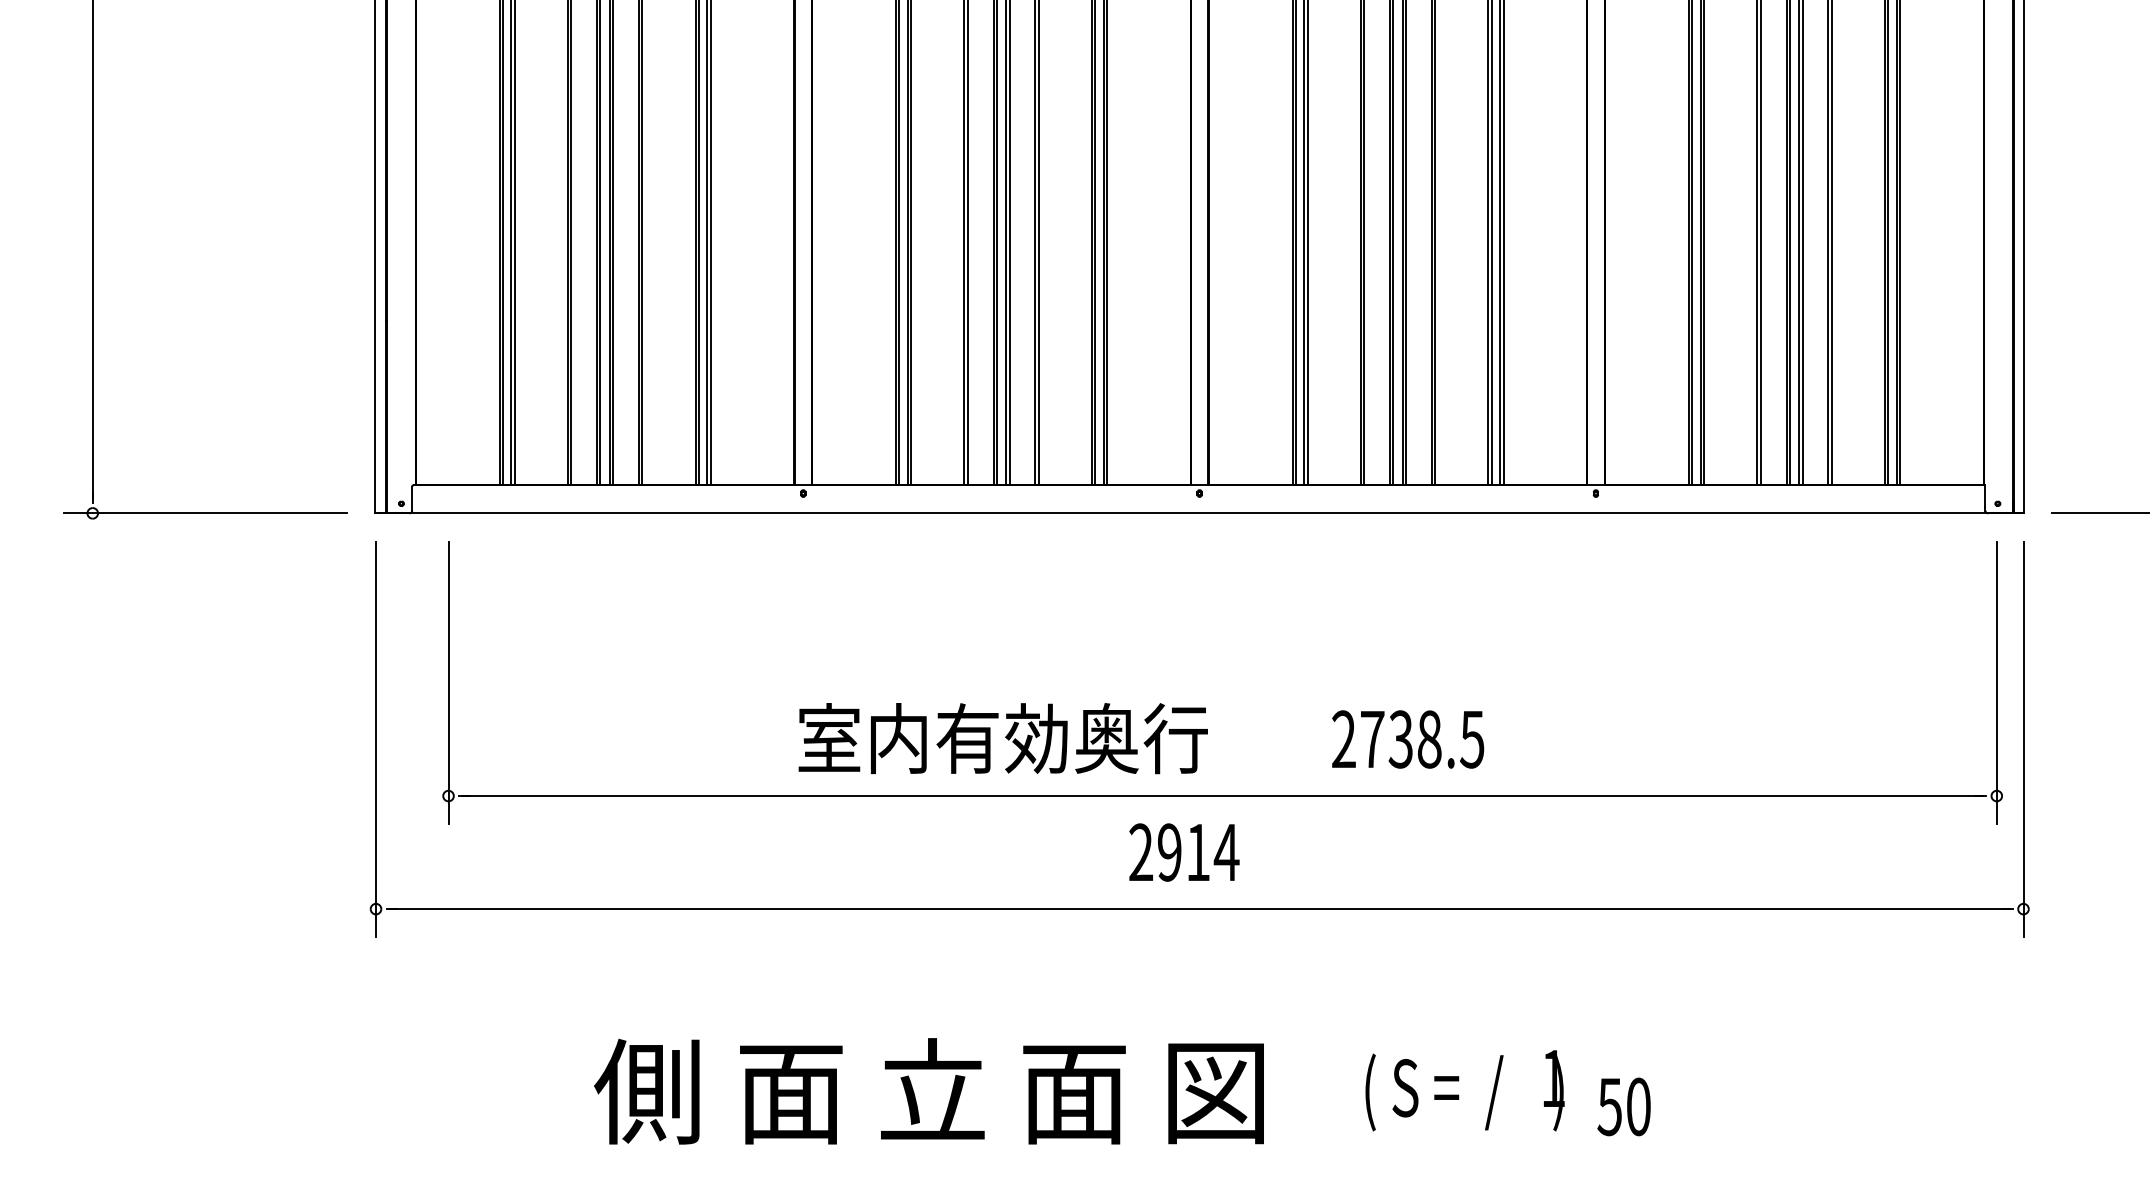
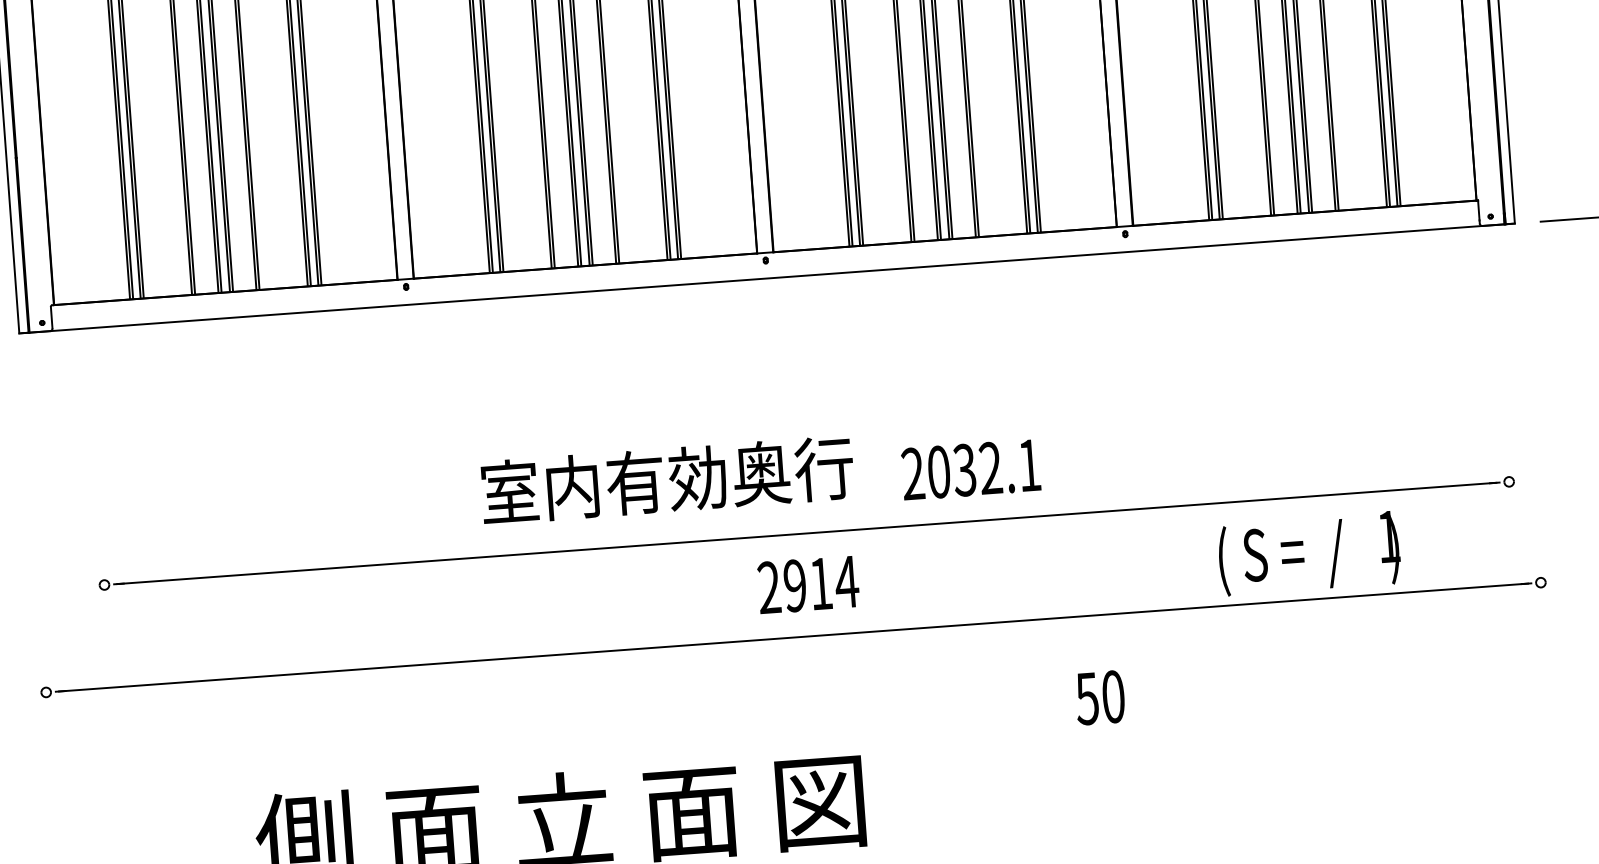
line: (448, 682) -> (96, 482), removed
line: (1996, 682) -> (1501, 378), removed
text: (1002, 738) -> (666, 480), moved
line: (376, 739) -> (35, 538), removed
text: (1422, 739) -> (984, 468), 2738.5 -> 2032.1
line: (2023, 739) -> (1529, 428), removed
text: (1184, 852) -> (808, 584), moved
text: (1464, 1090) -> (1308, 553), moved
text: (1623, 1106) -> (1099, 697), moved

